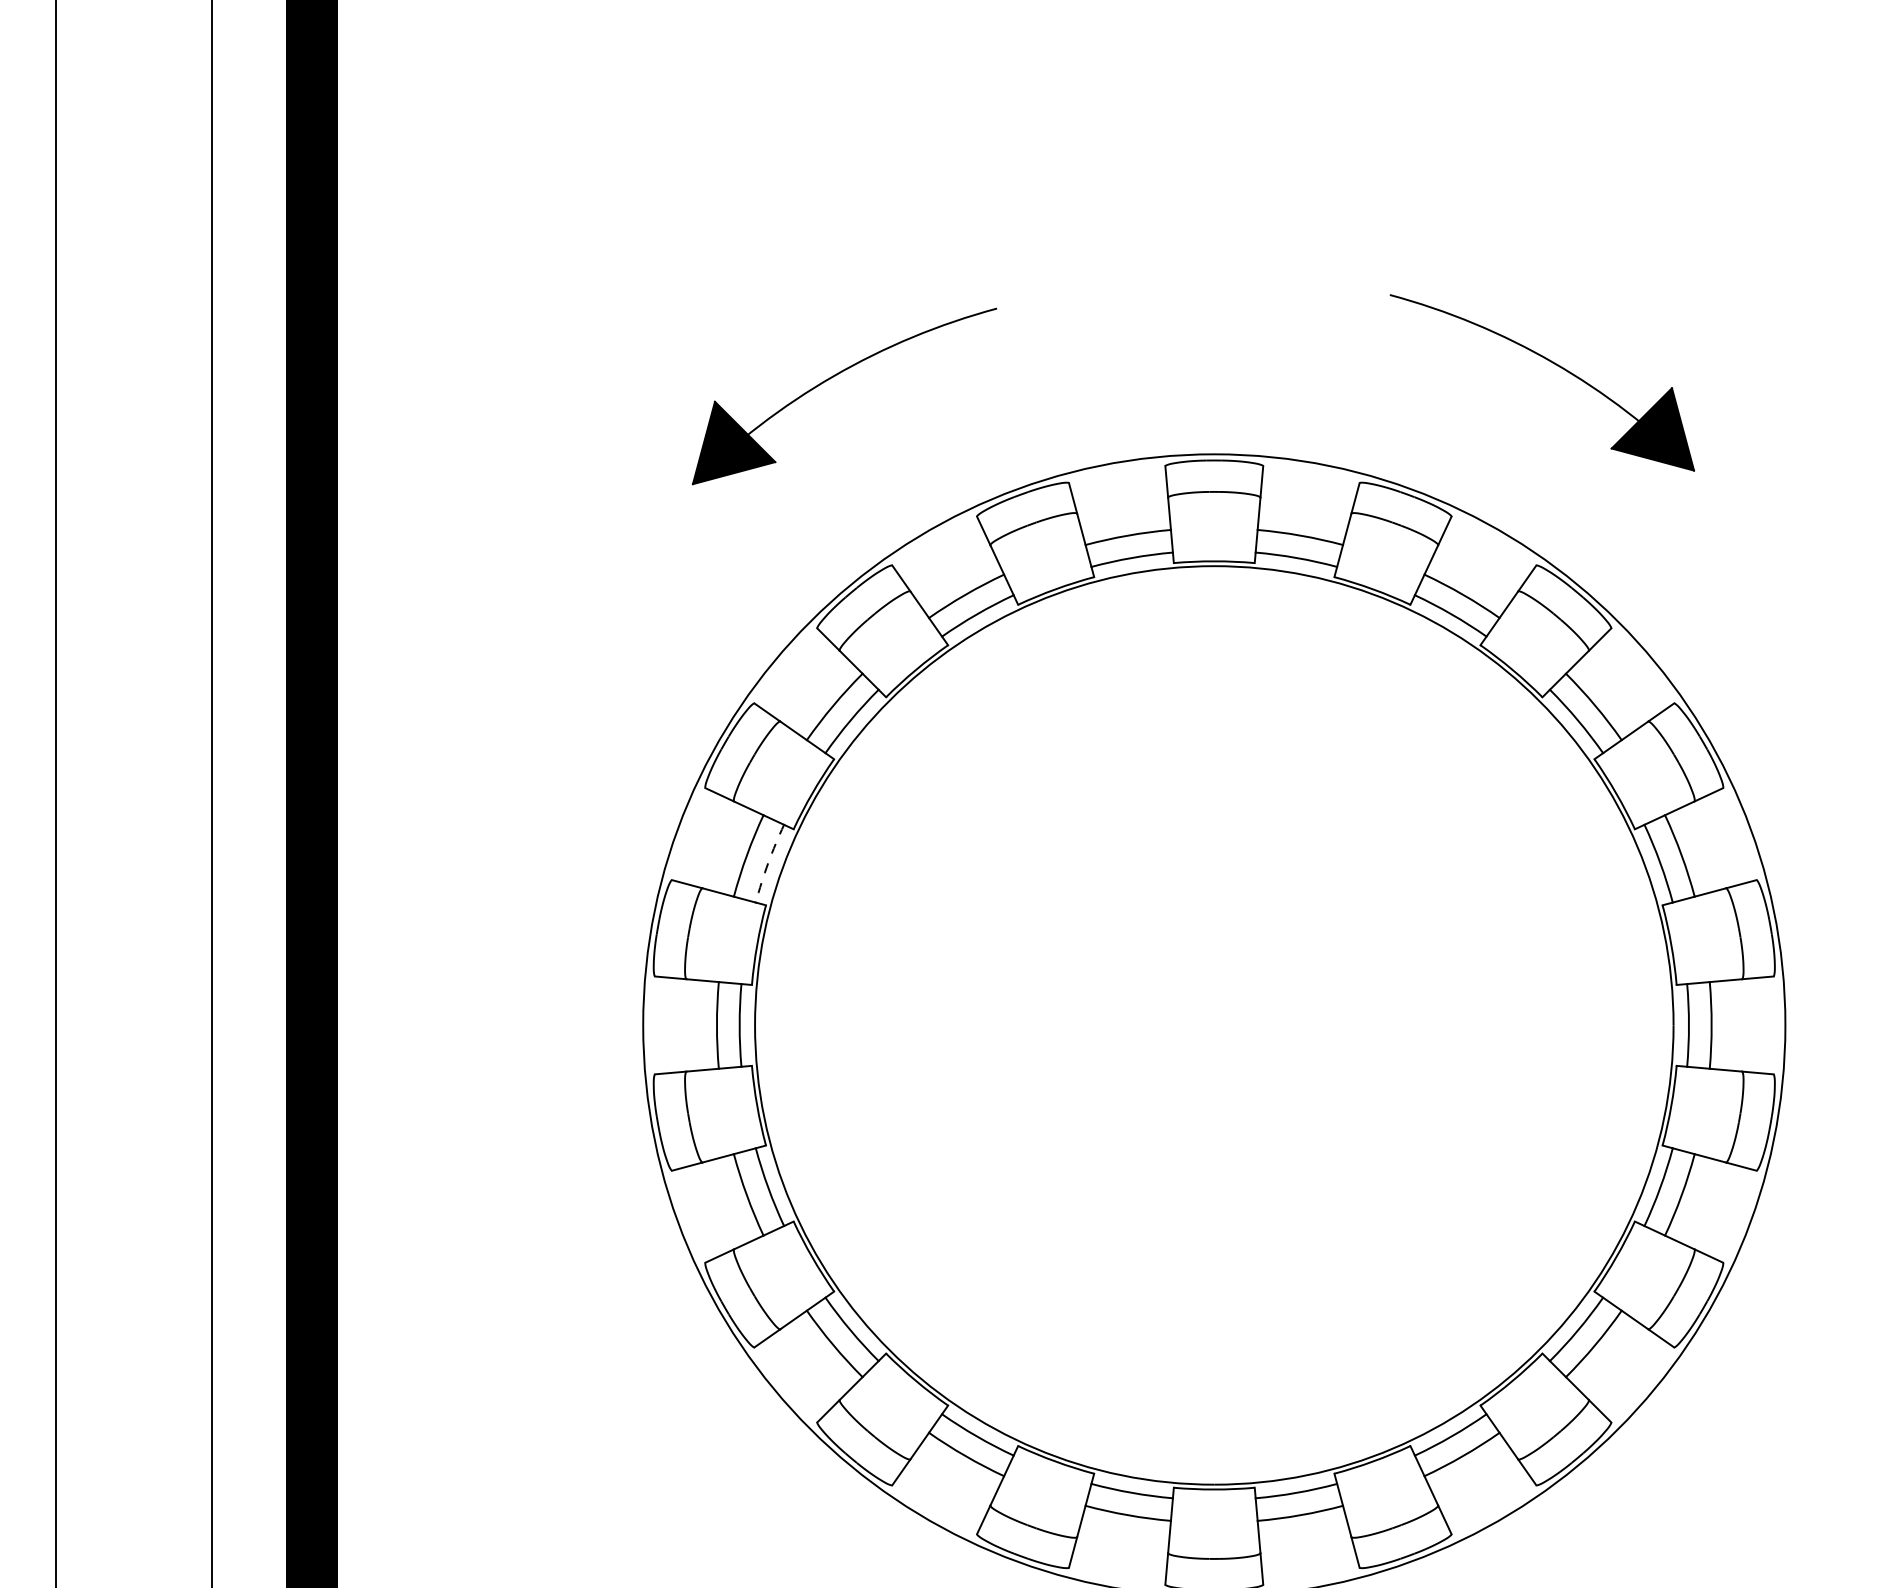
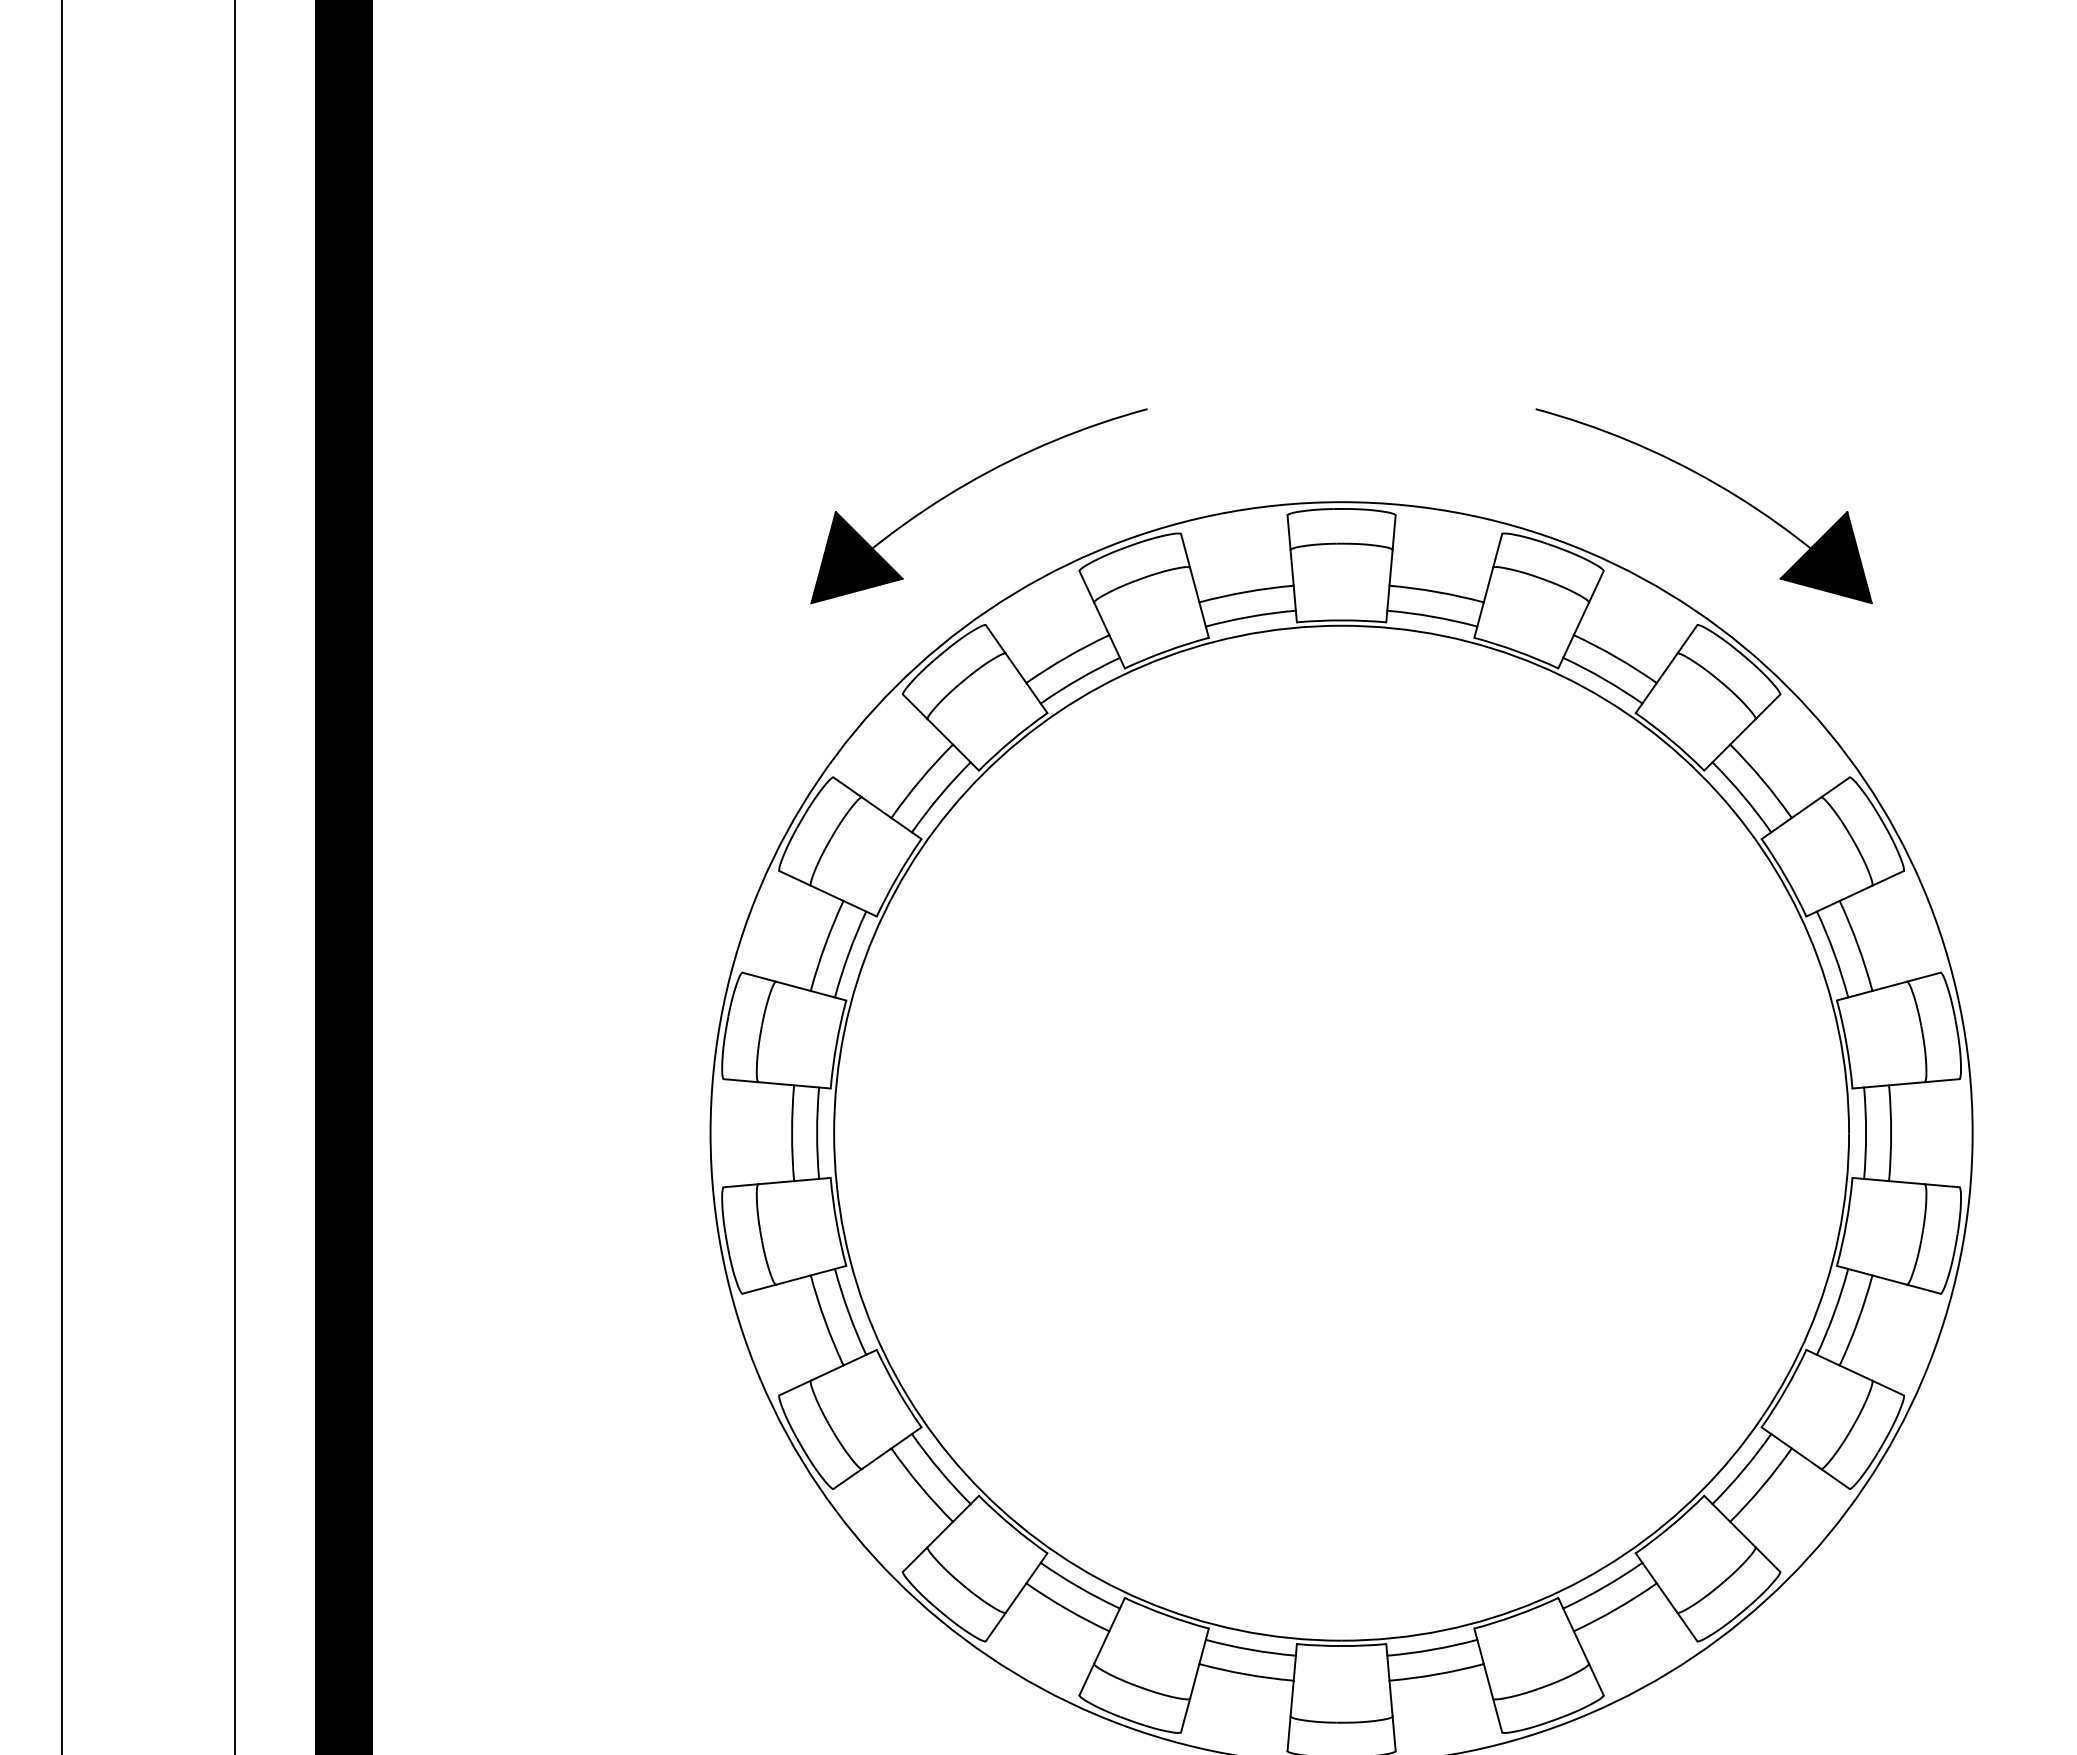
part: (1553, 364) -> (1716, 485), moved
part: (835, 376) -> (968, 484), moved
arc: (768, 862) -> (848, 953), dashed -> solid

